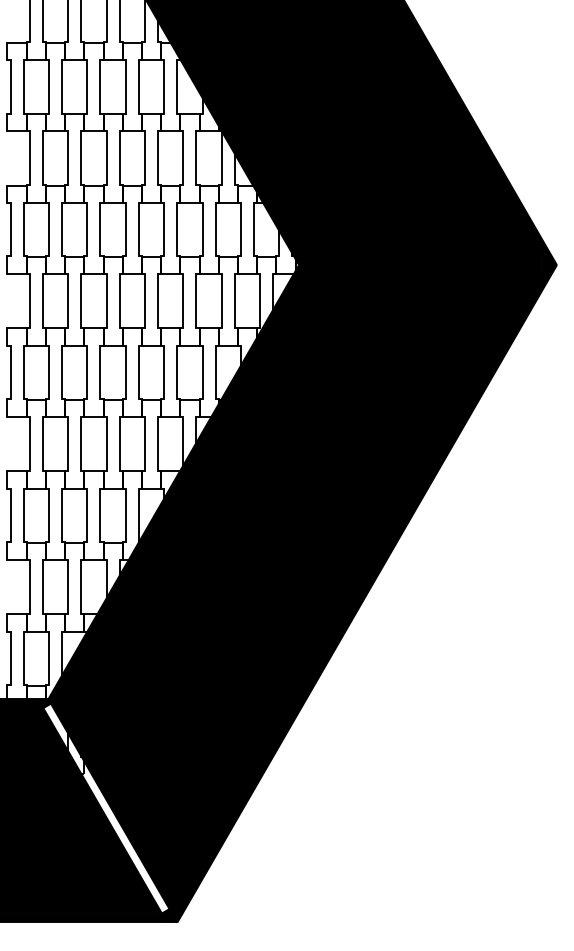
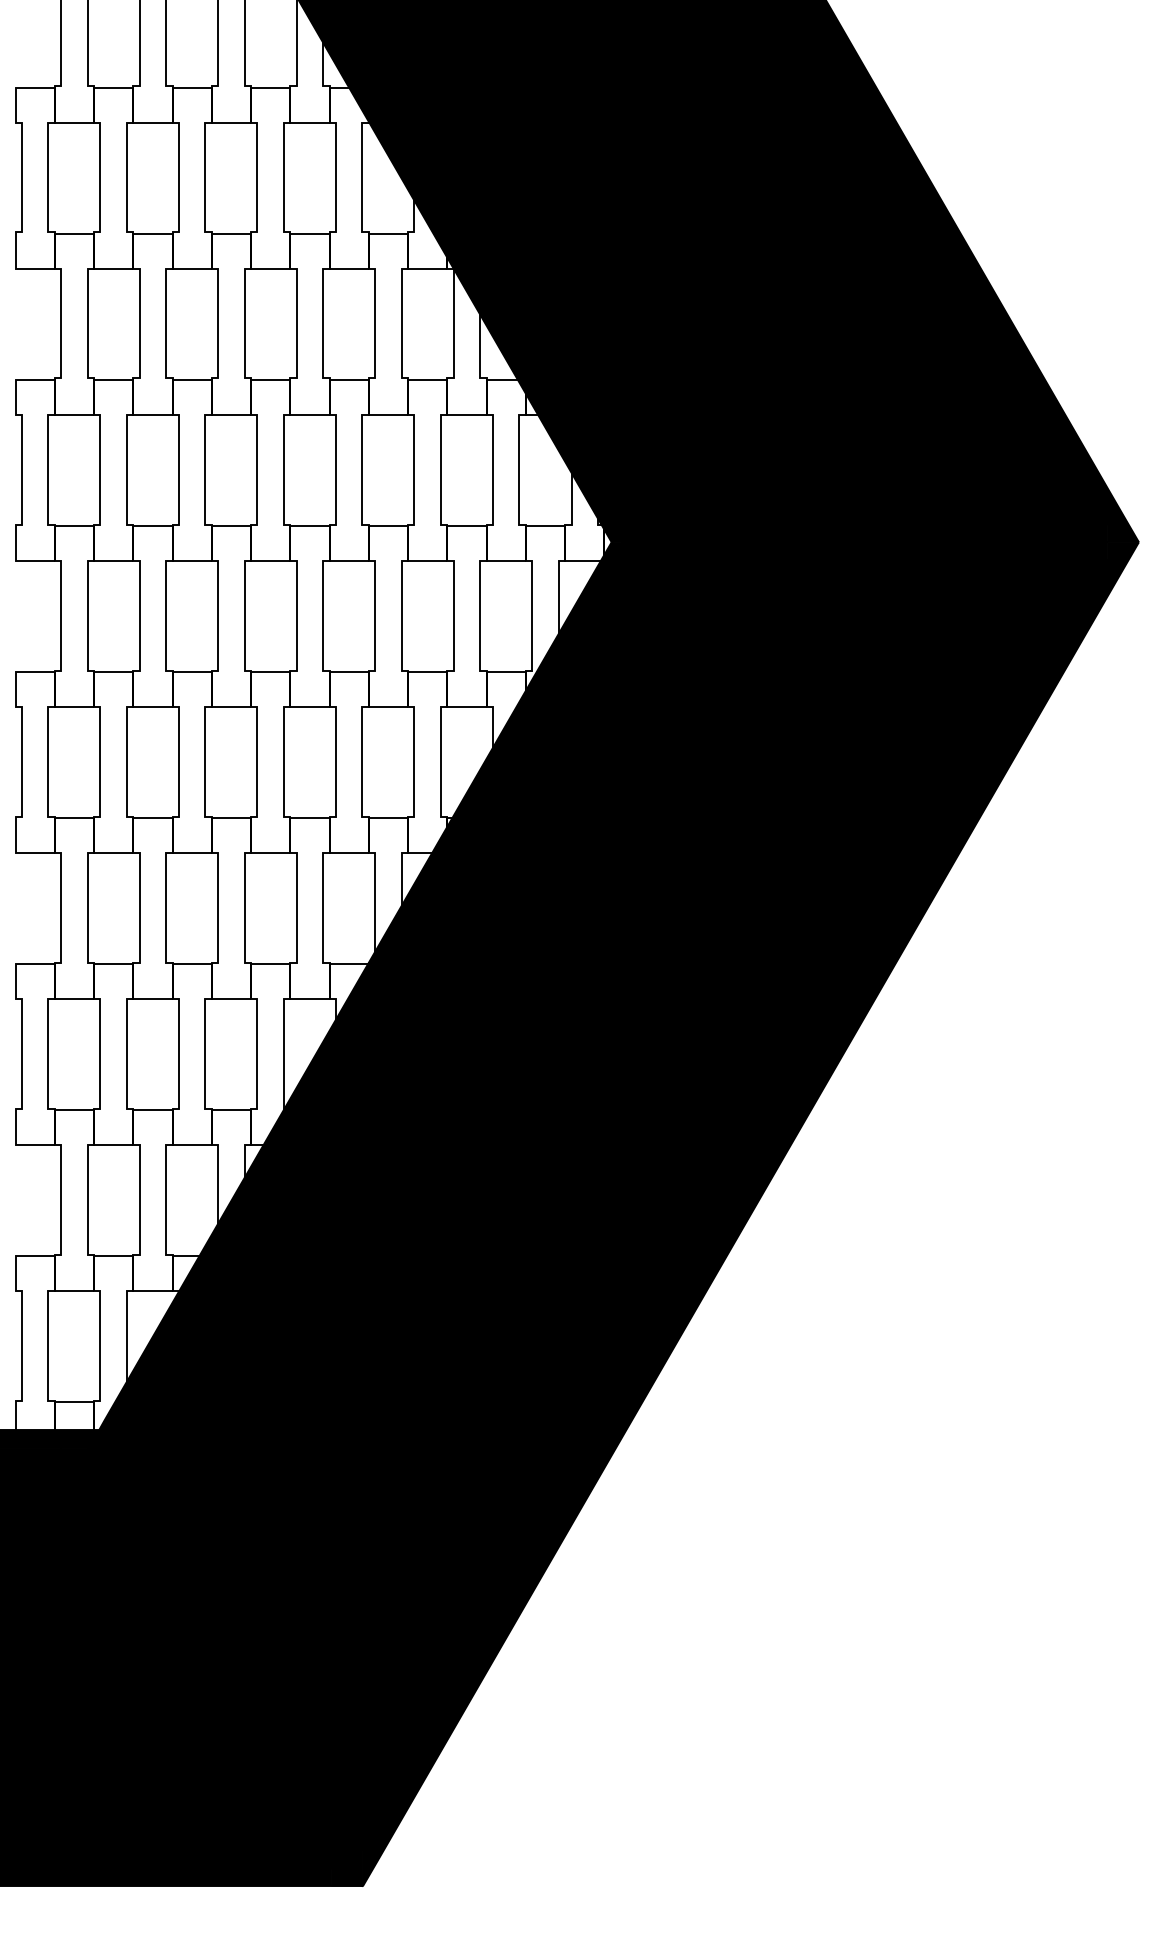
fill: (106, 808) -> (217, 1653), added

